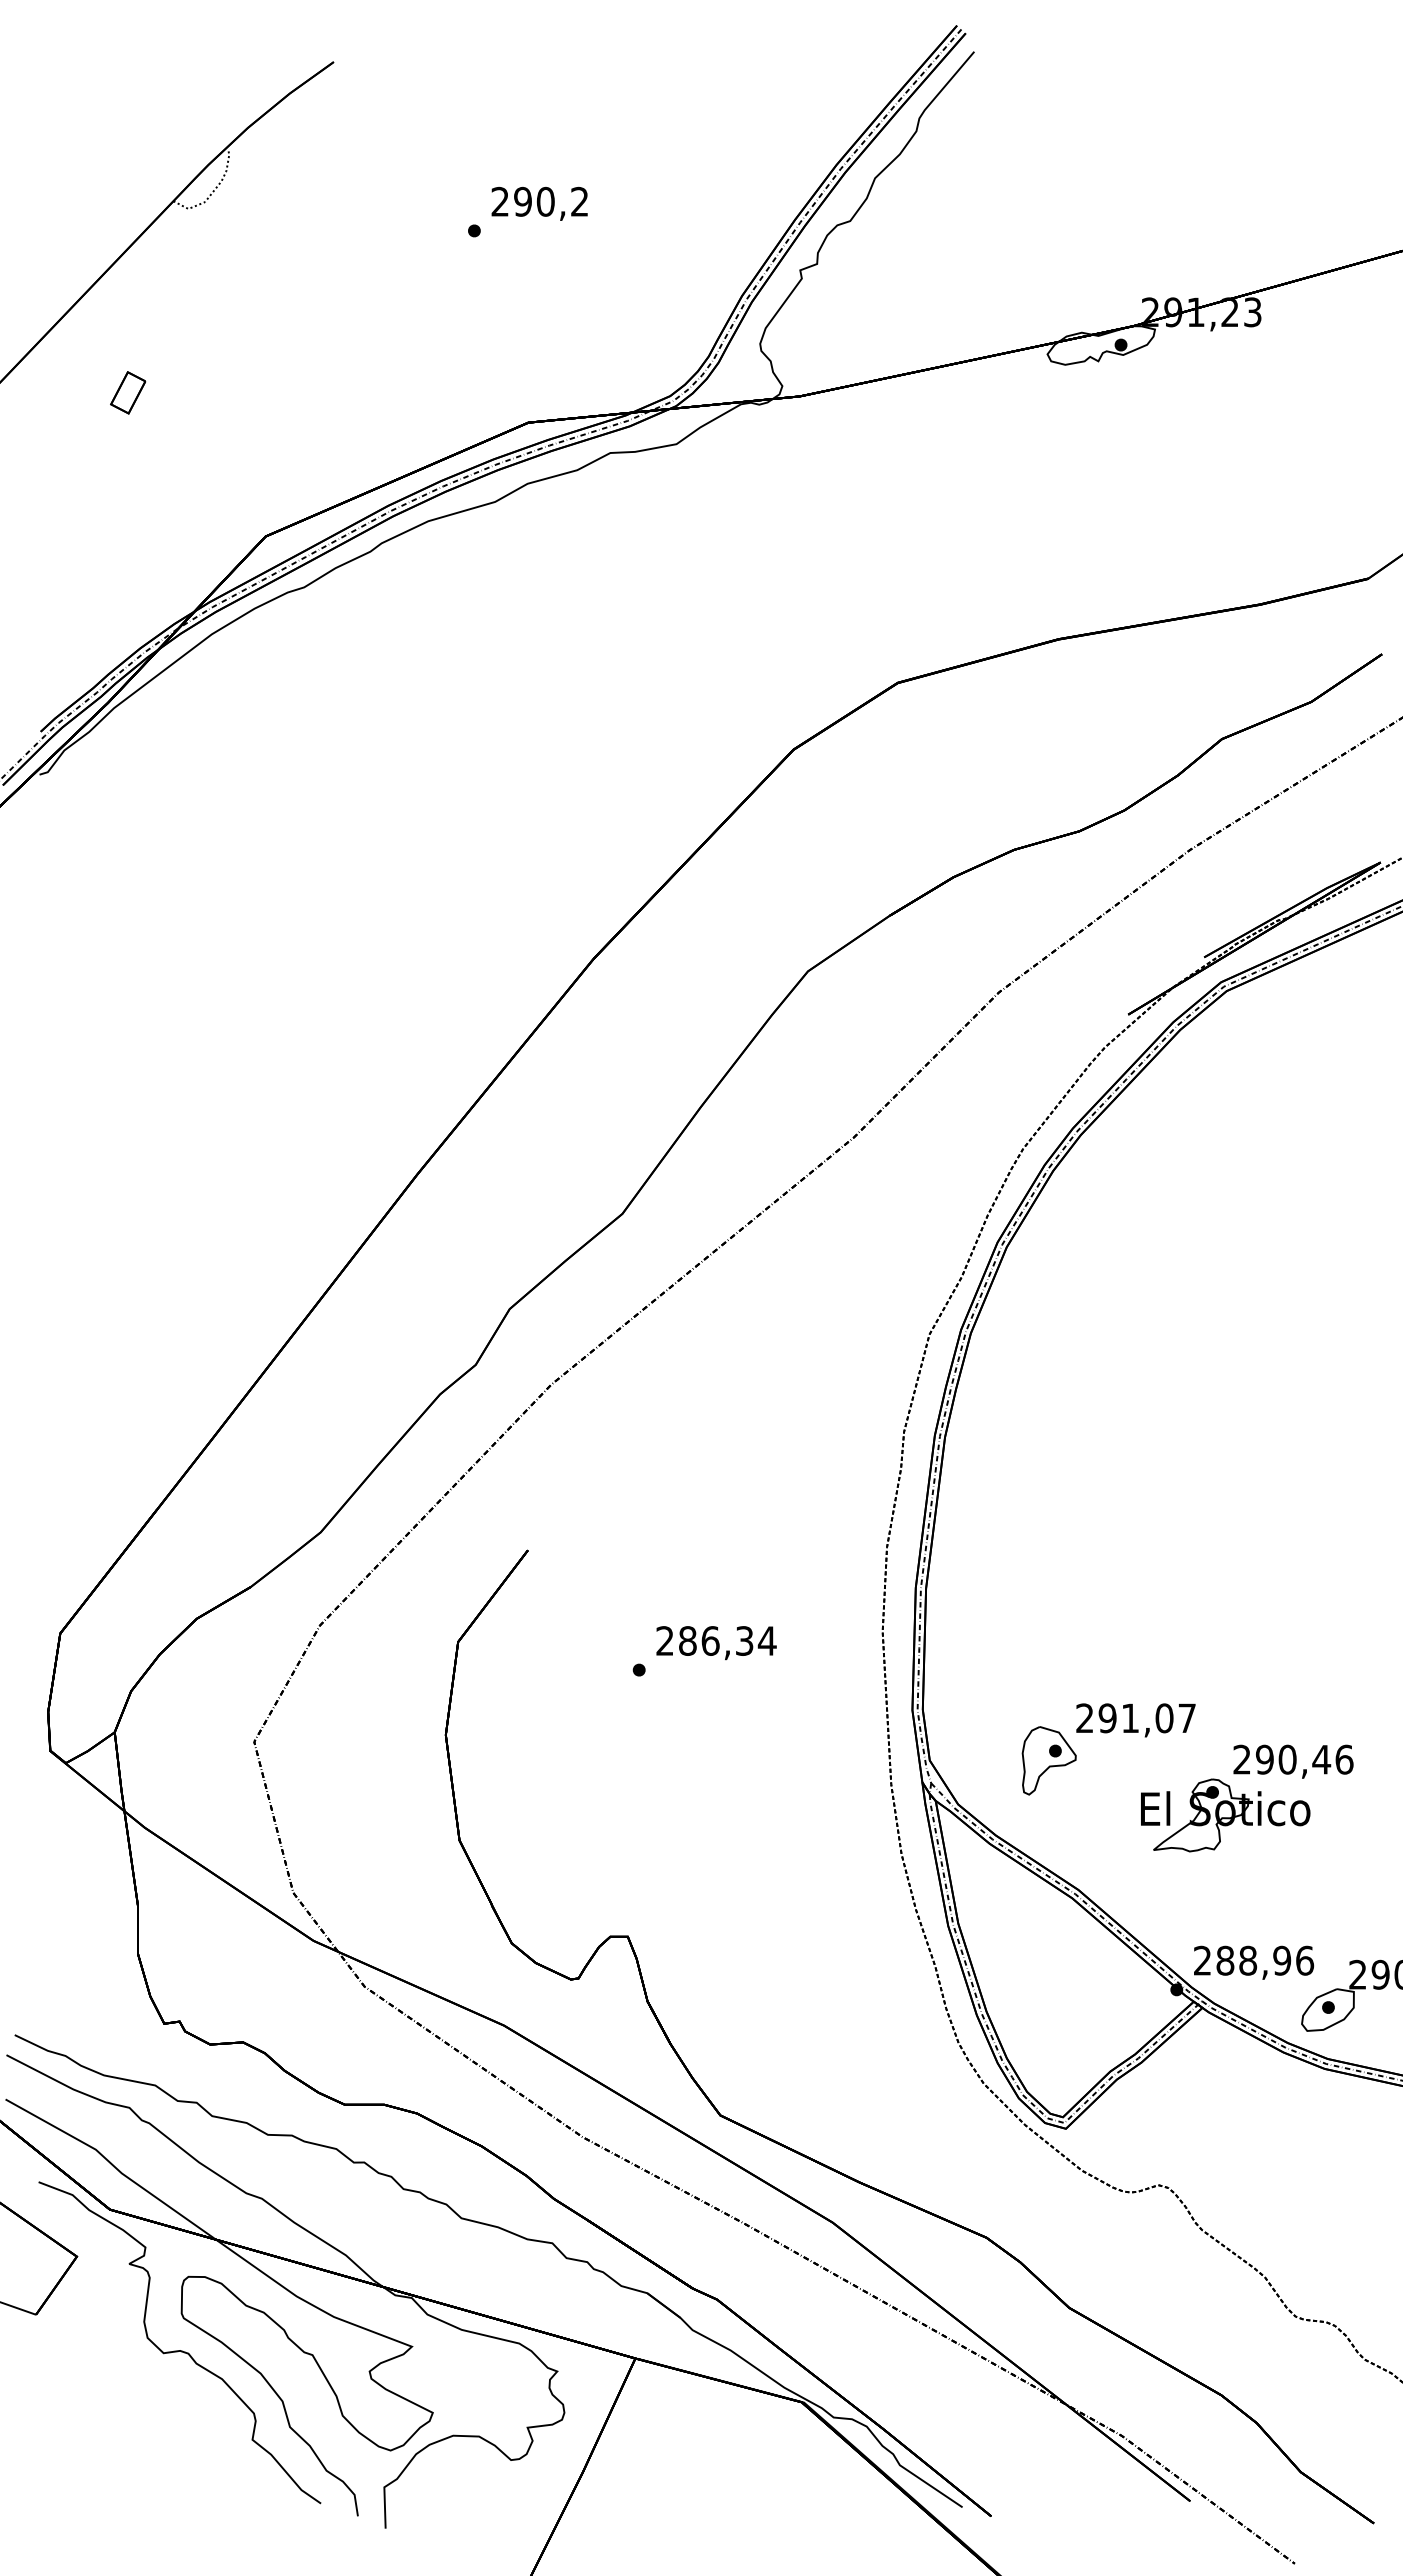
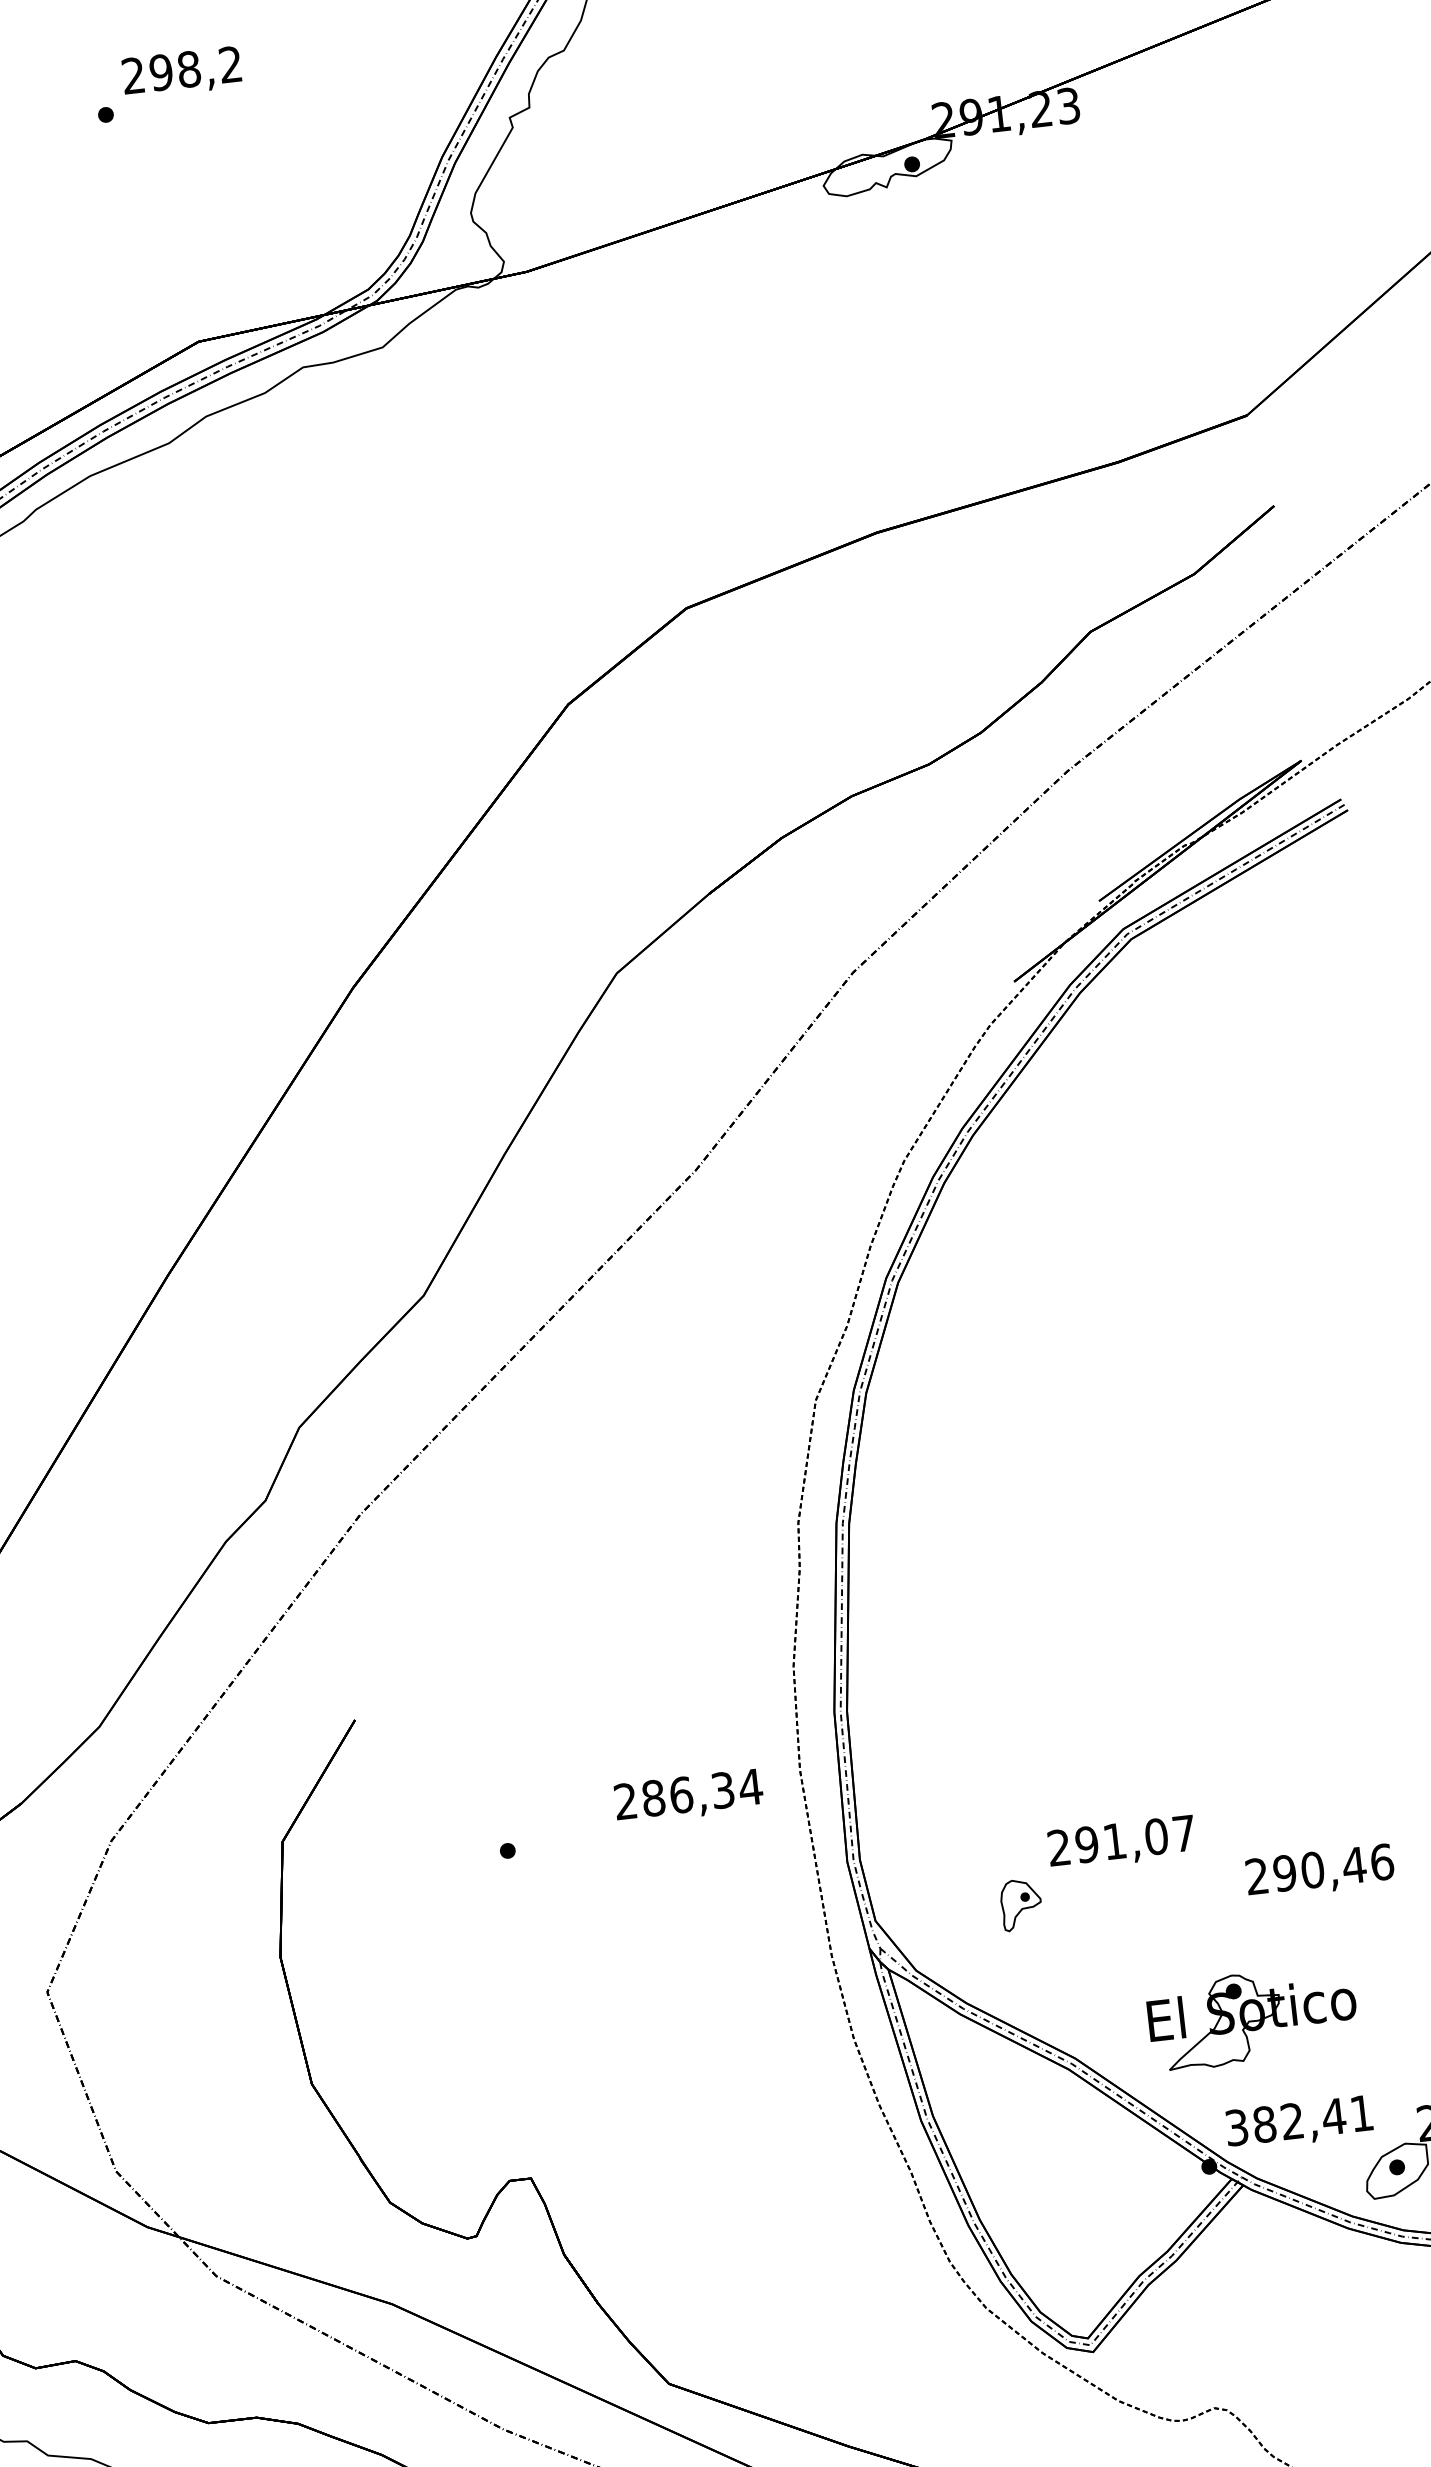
text: (545, 201) -> (188, 69), 290,2 -> 298,2
text: (716, 1643) -> (688, 1797), moved
part: (1048, 1760) -> (1020, 1904), size x0.6
part: (1225, 1815) -> (1252, 2017), moved
text: (1254, 1960) -> (1300, 2120), 288,96 -> 382,41

